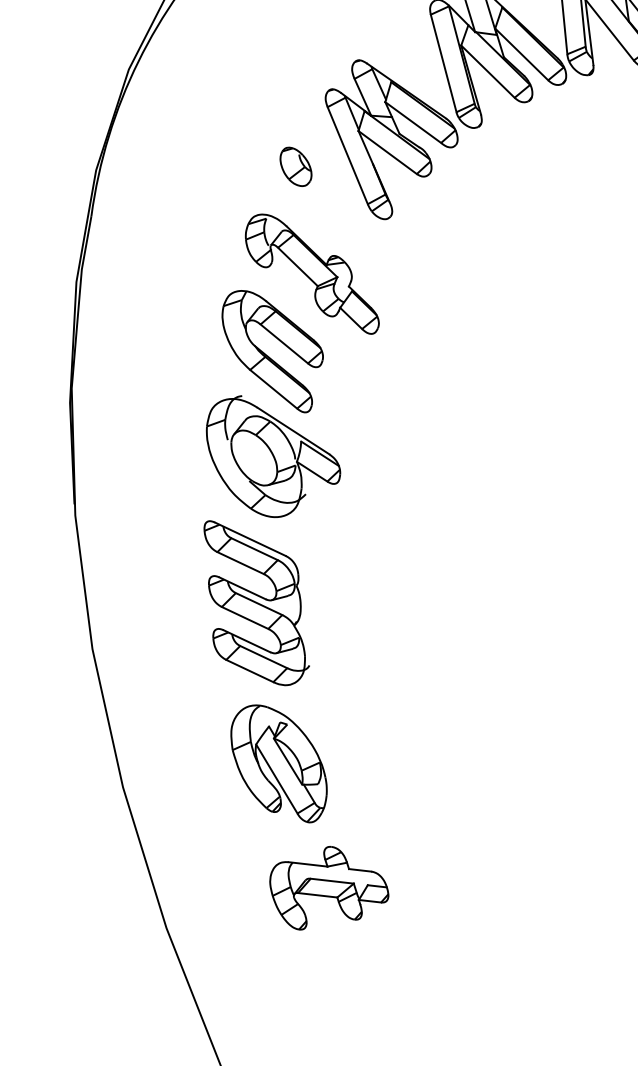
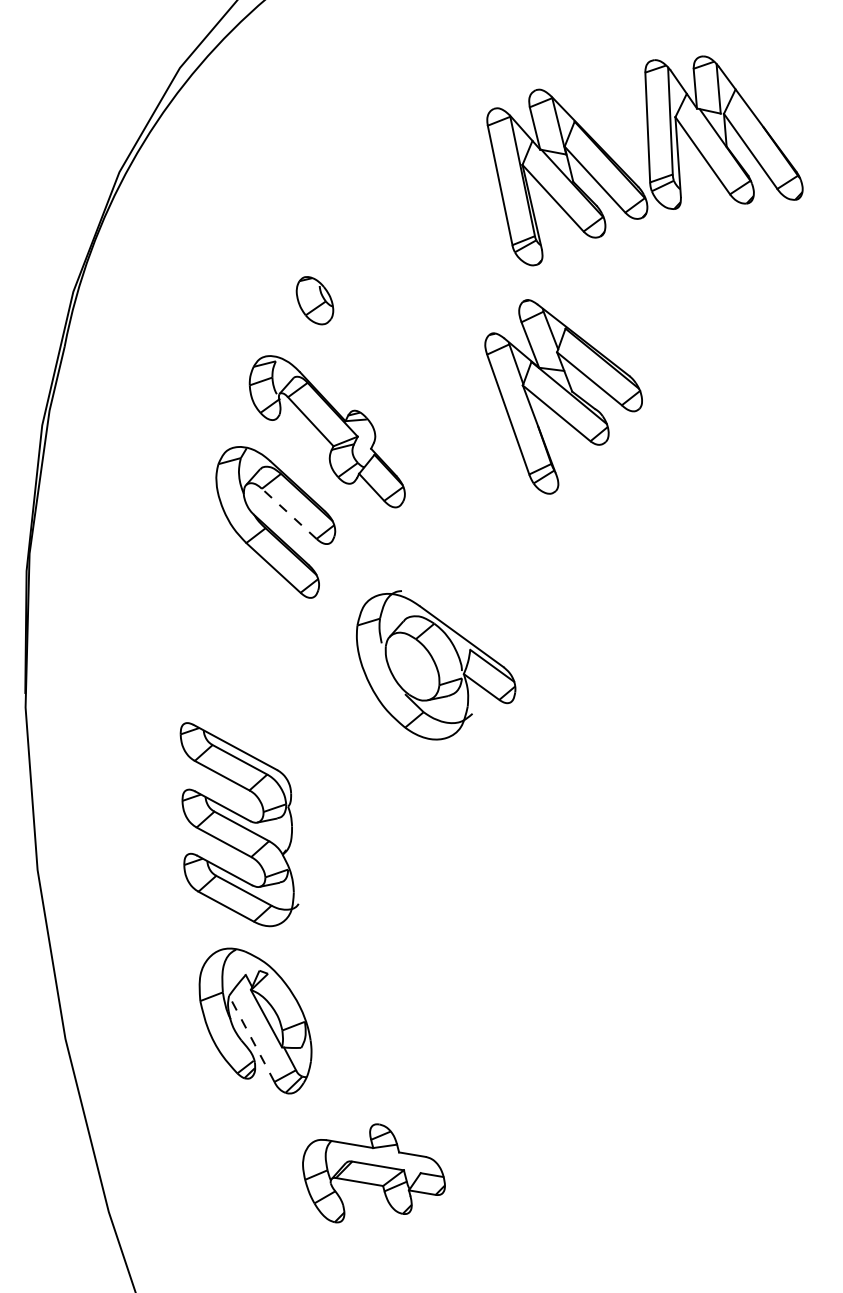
part: (392, 138) -> (563, 396), moved
line: (283, 343) -> (288, 513), solid -> dashed
part: (274, 455) -> (436, 665), moved
line: (276, 778) -> (251, 1038), solid -> dashed
part: (328, 887) -> (373, 1173), moved

